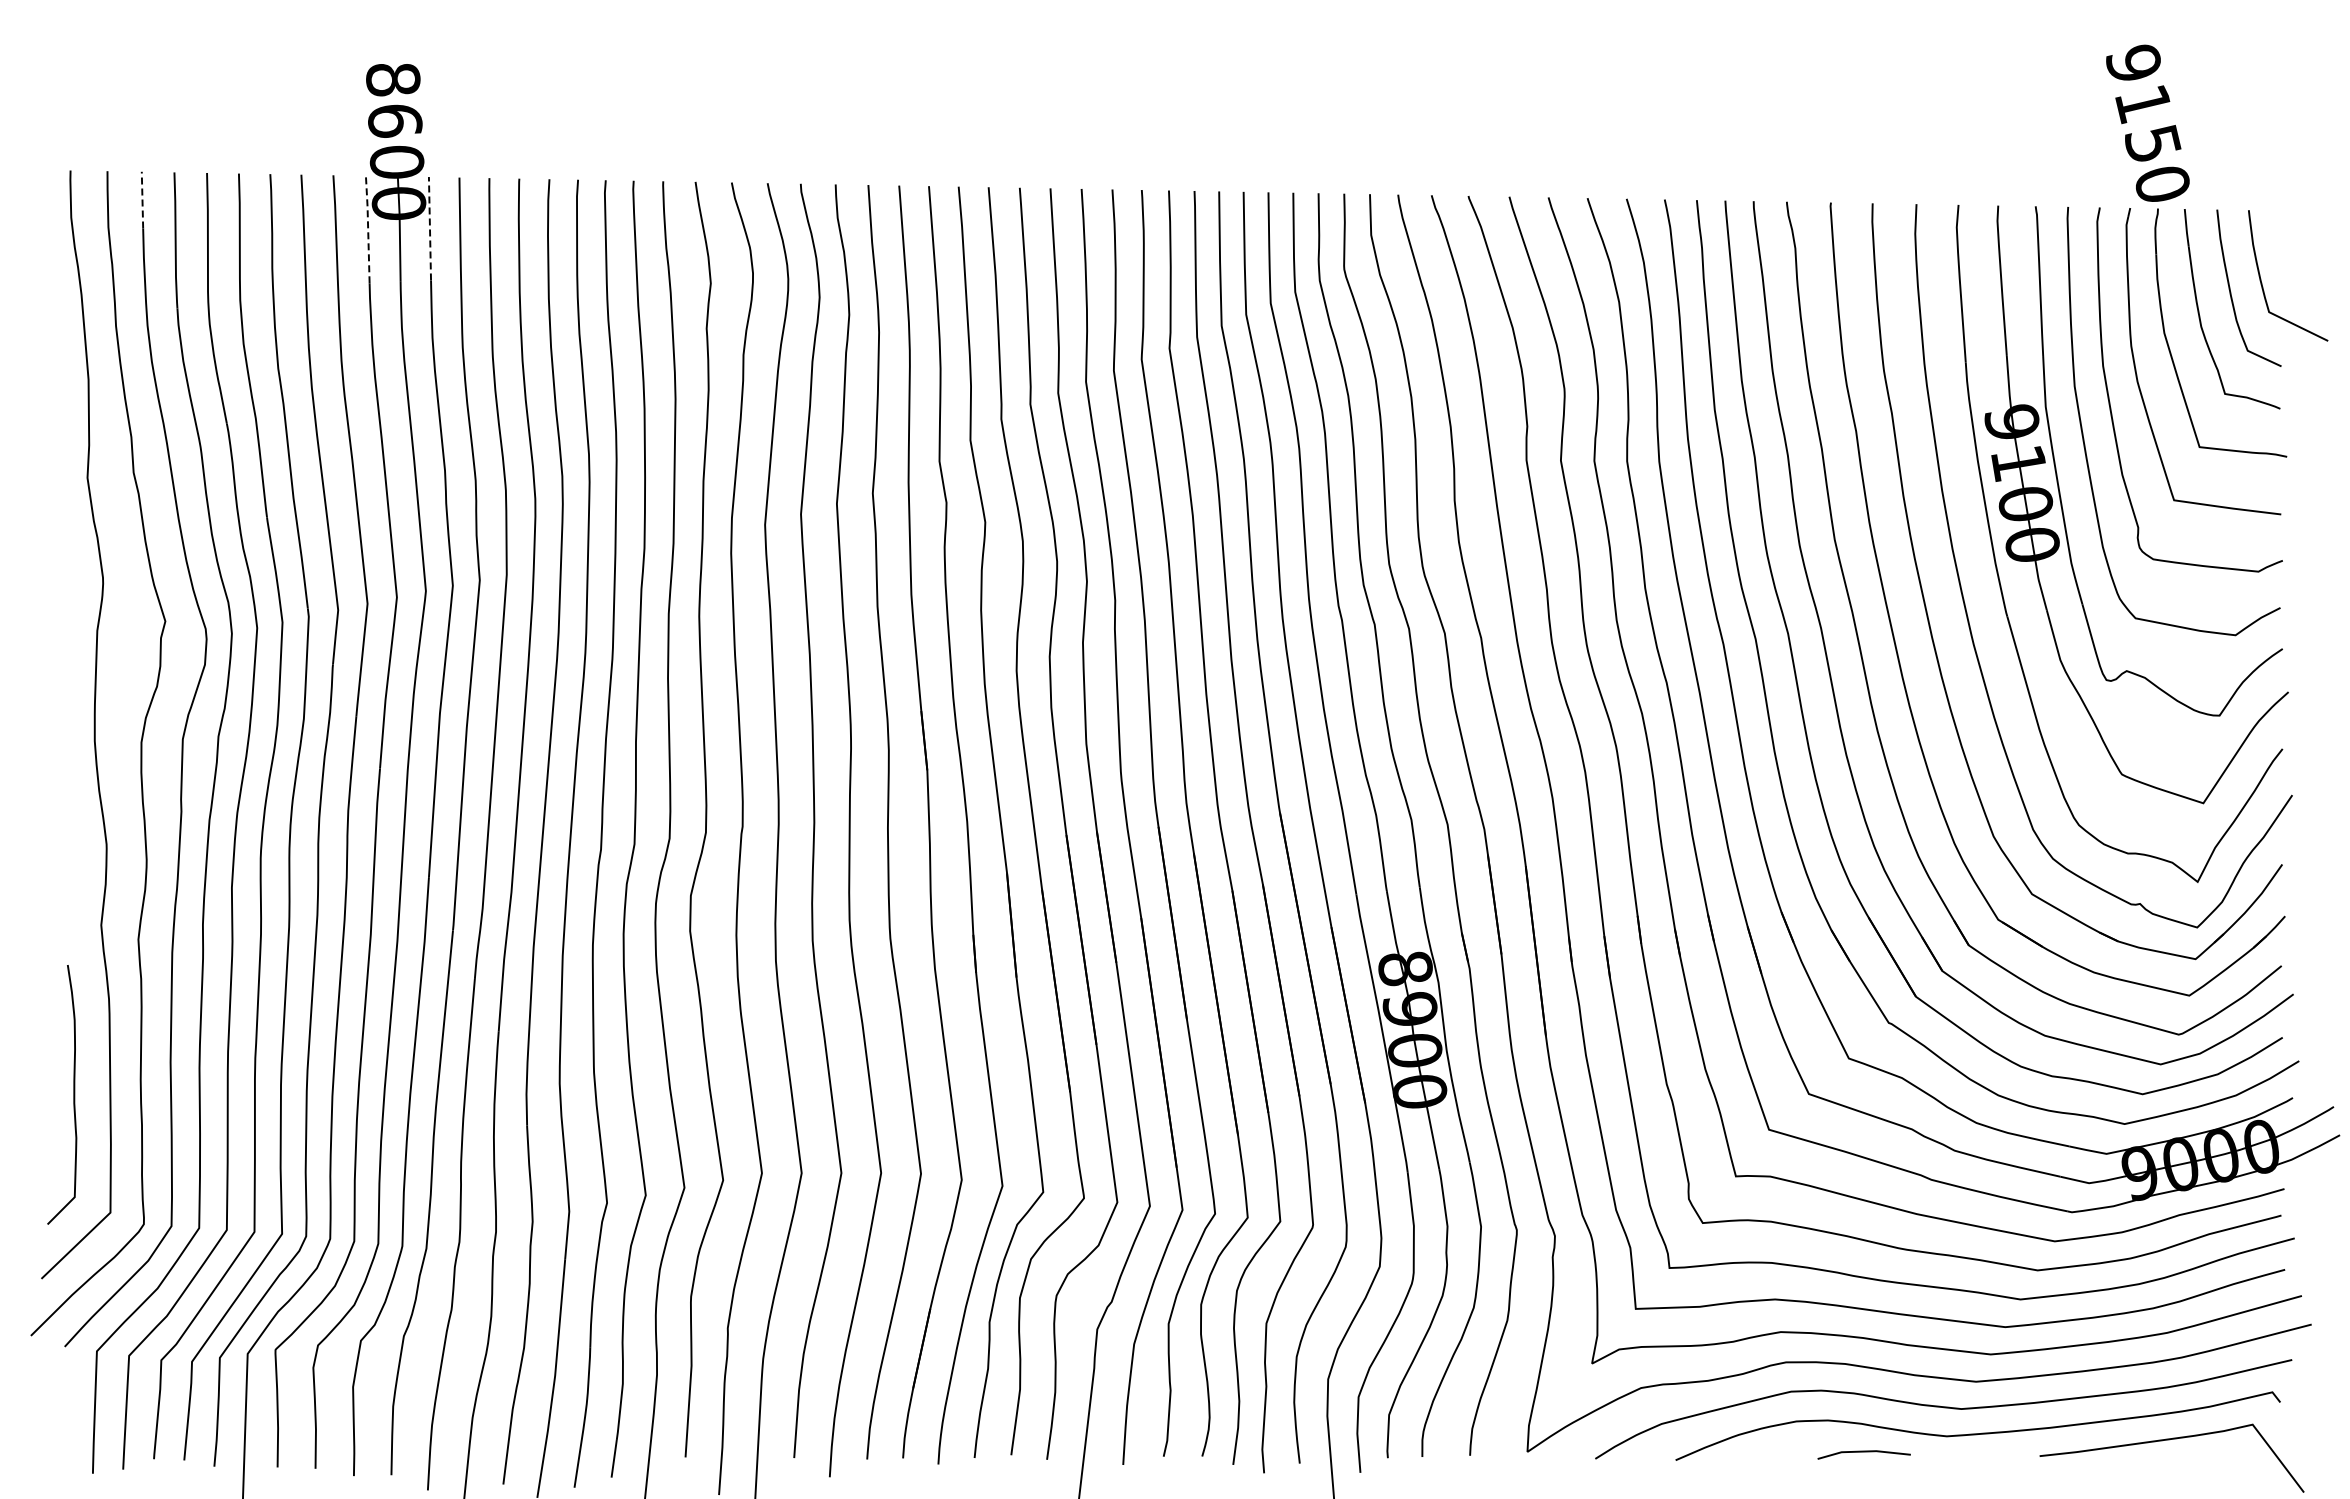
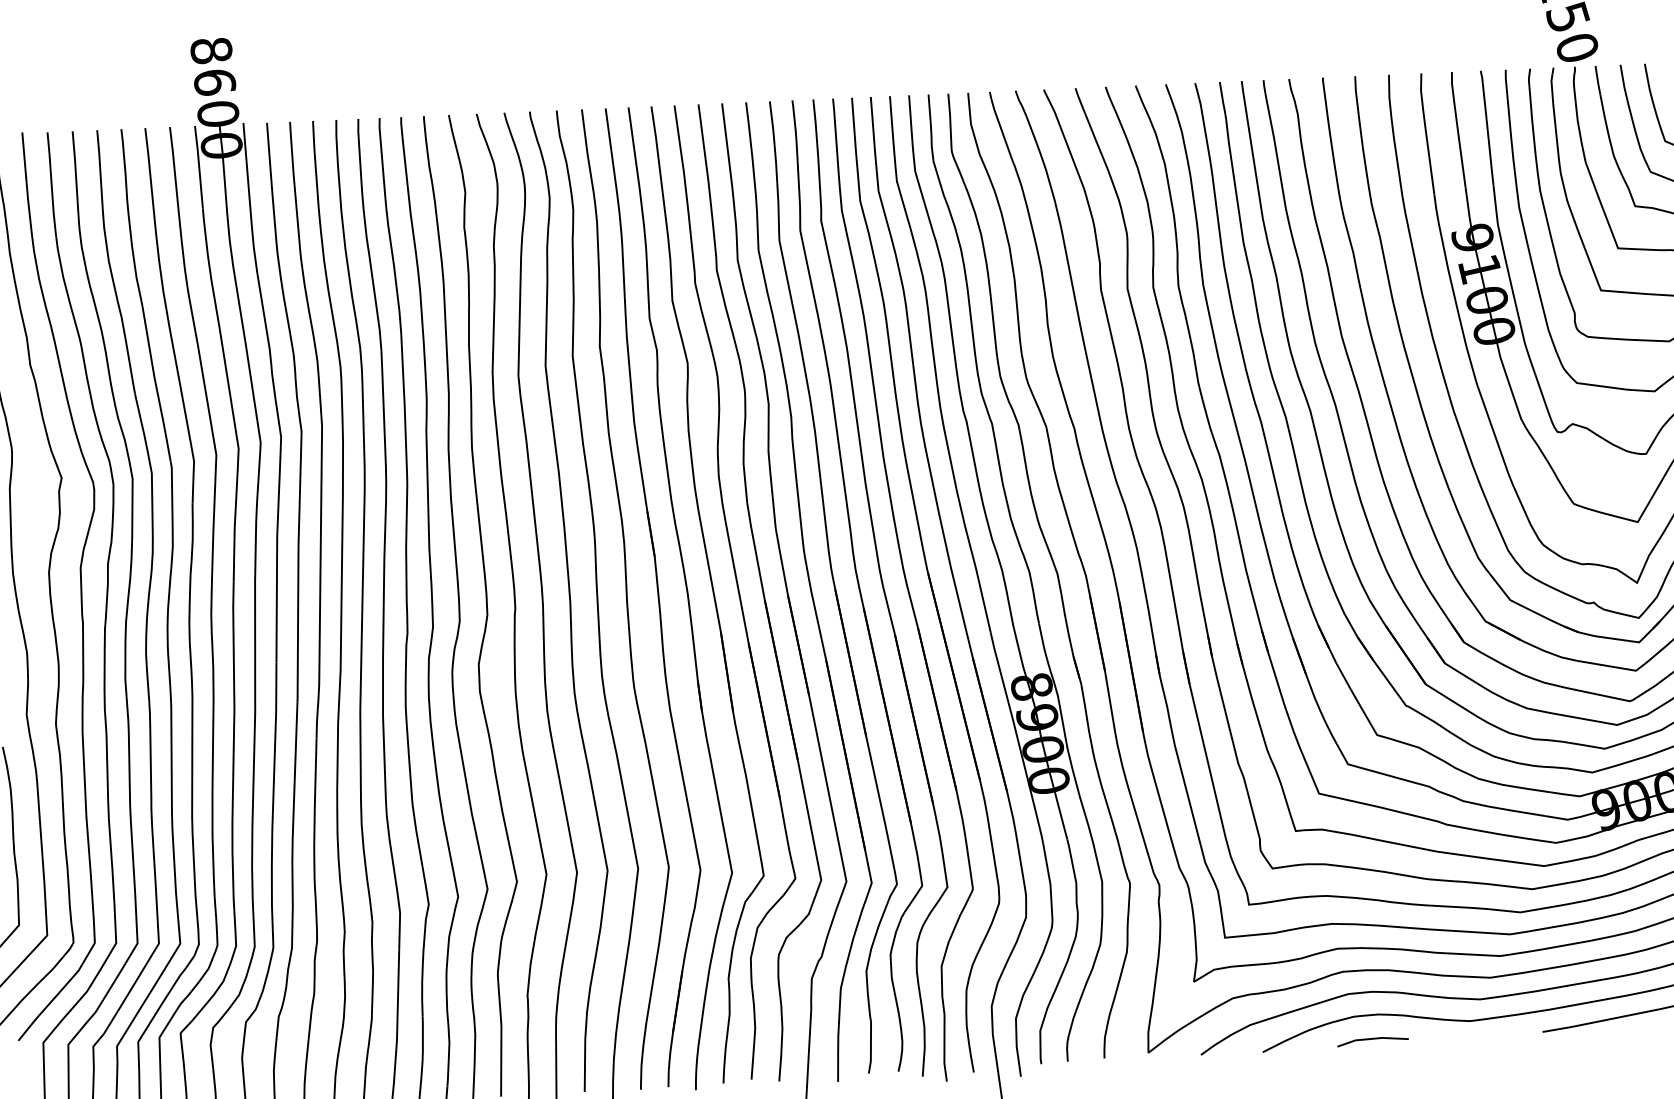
line: (142, 199) -> (24, 154), dashed -> solid
line: (368, 228) -> (199, 166), dashed -> solid
line: (429, 228) -> (246, 163), dashed -> solid
line: (1863, 1452) -> (1372, 1039), moved

